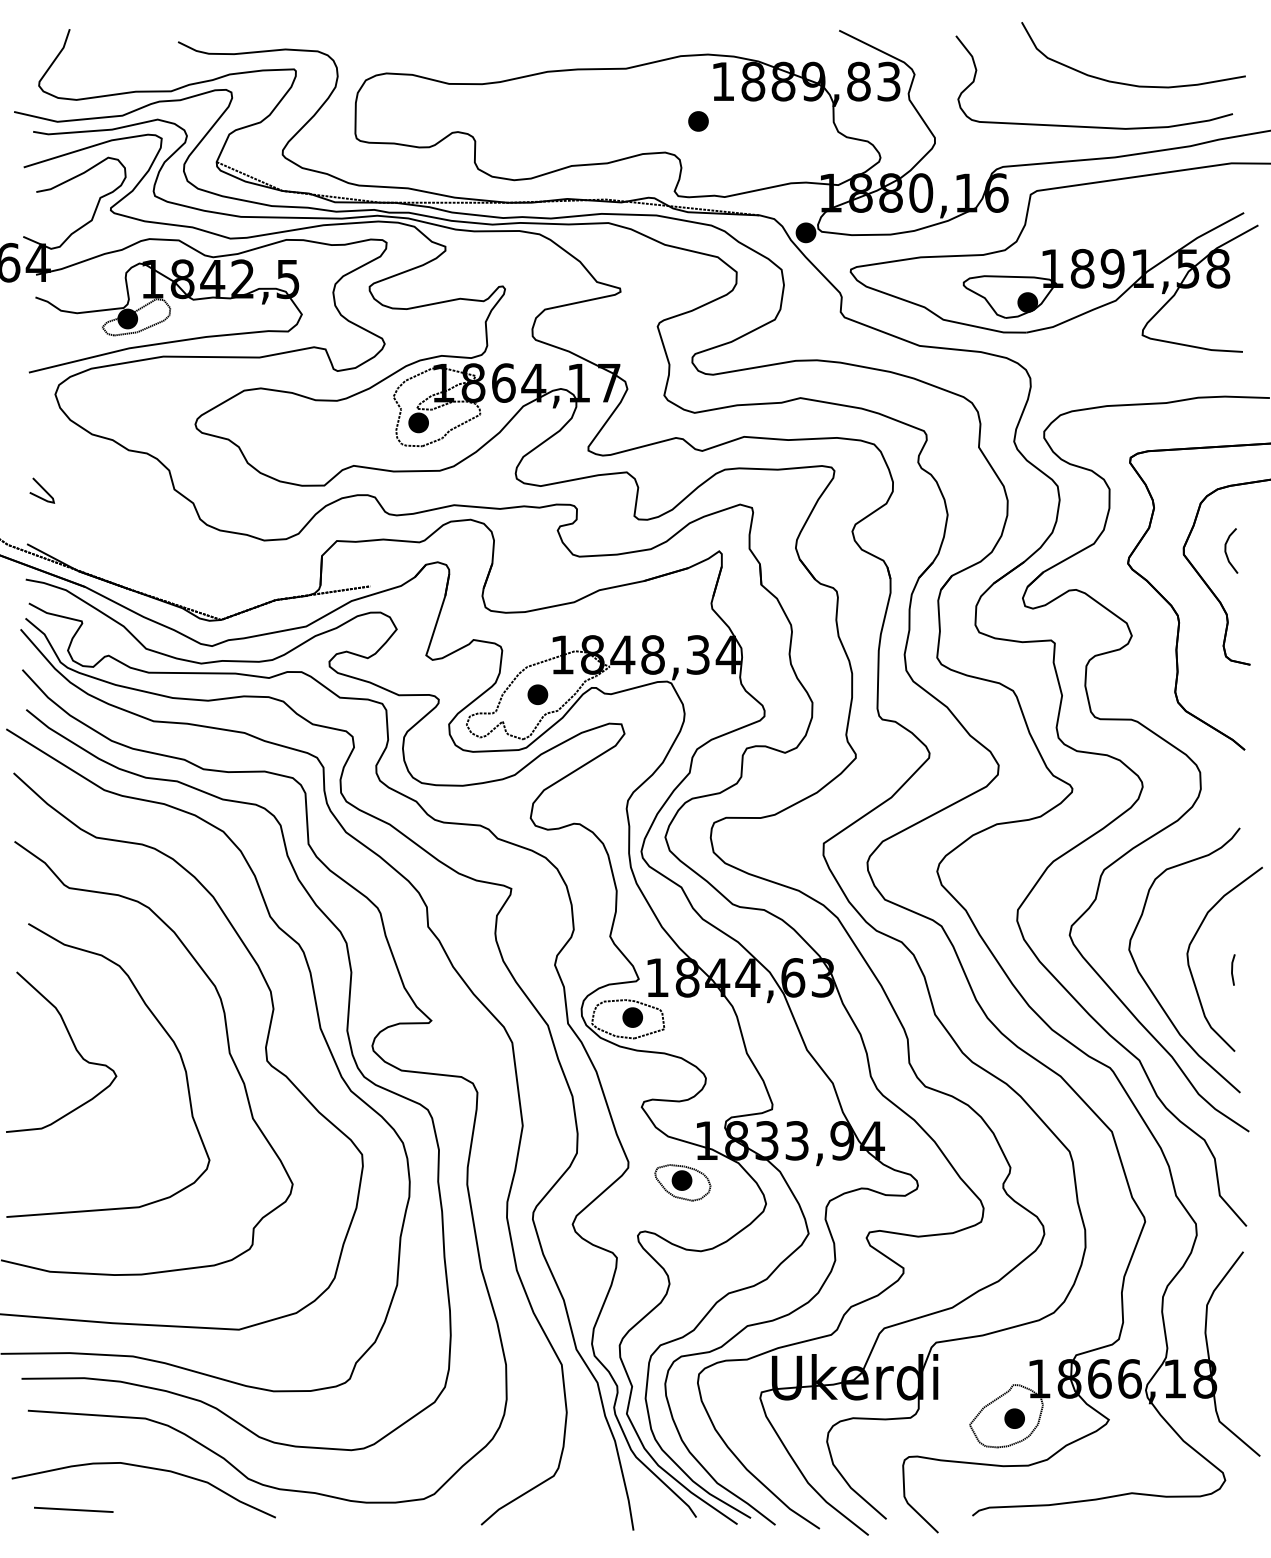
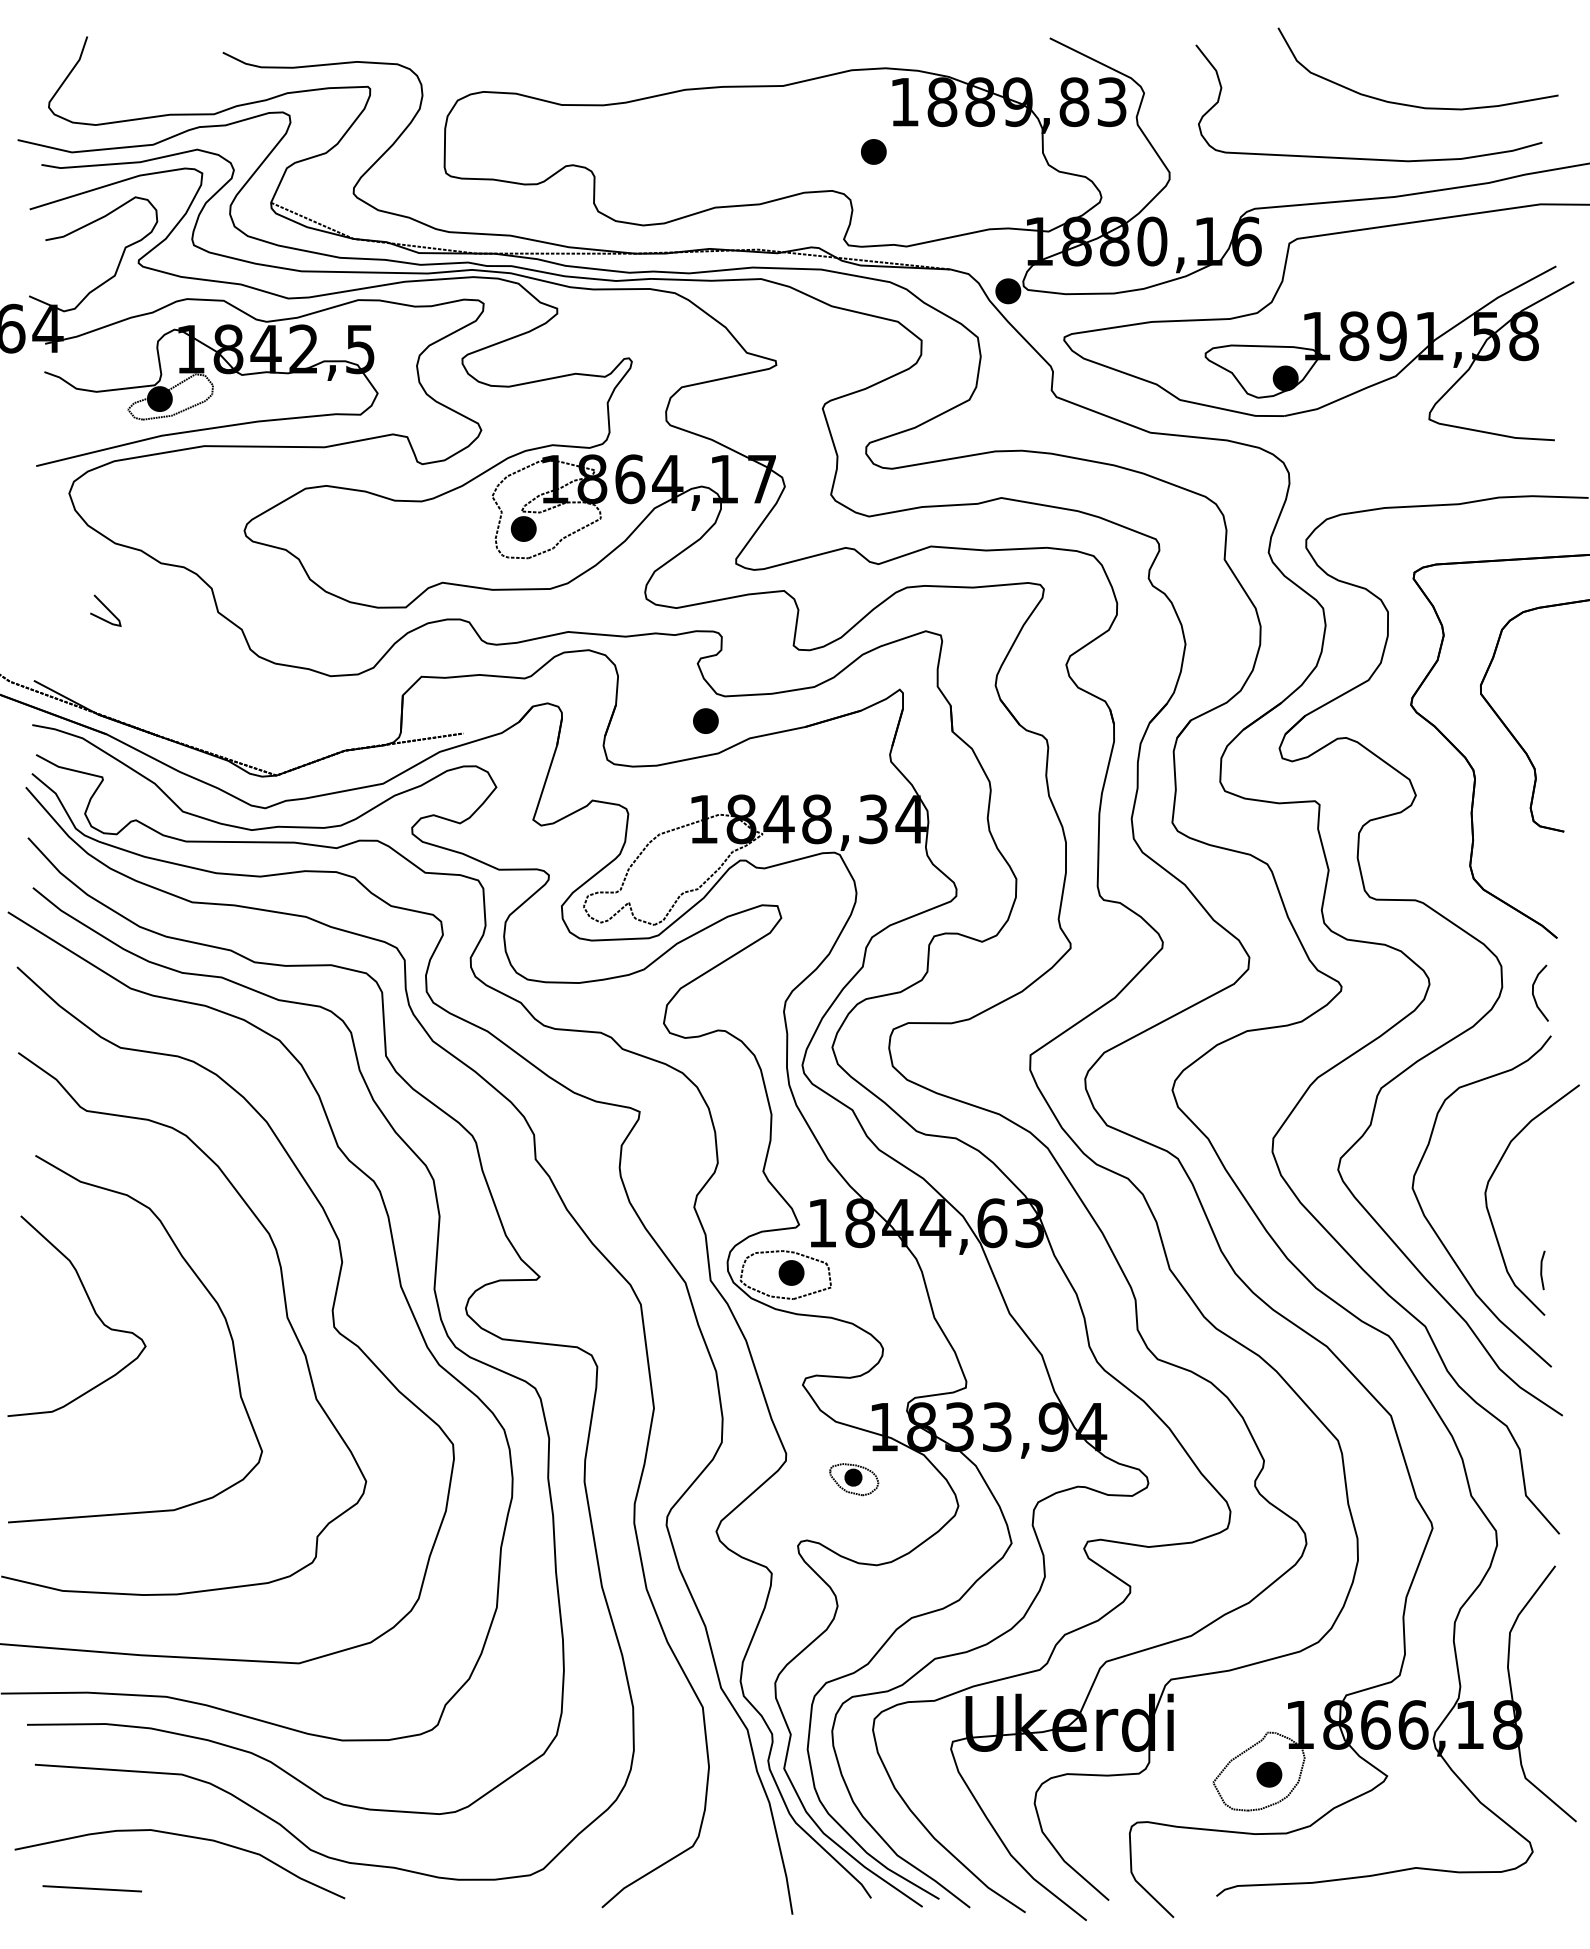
line: (42, 489) -> (106, 609), moved
curve: (1226, 552) -> (1534, 995), moved
part: (537, 694) -> (705, 720), moved
line: (1233, 970) -> (1542, 1270), moved
part: (682, 1182) -> (853, 1479), size x0.7

